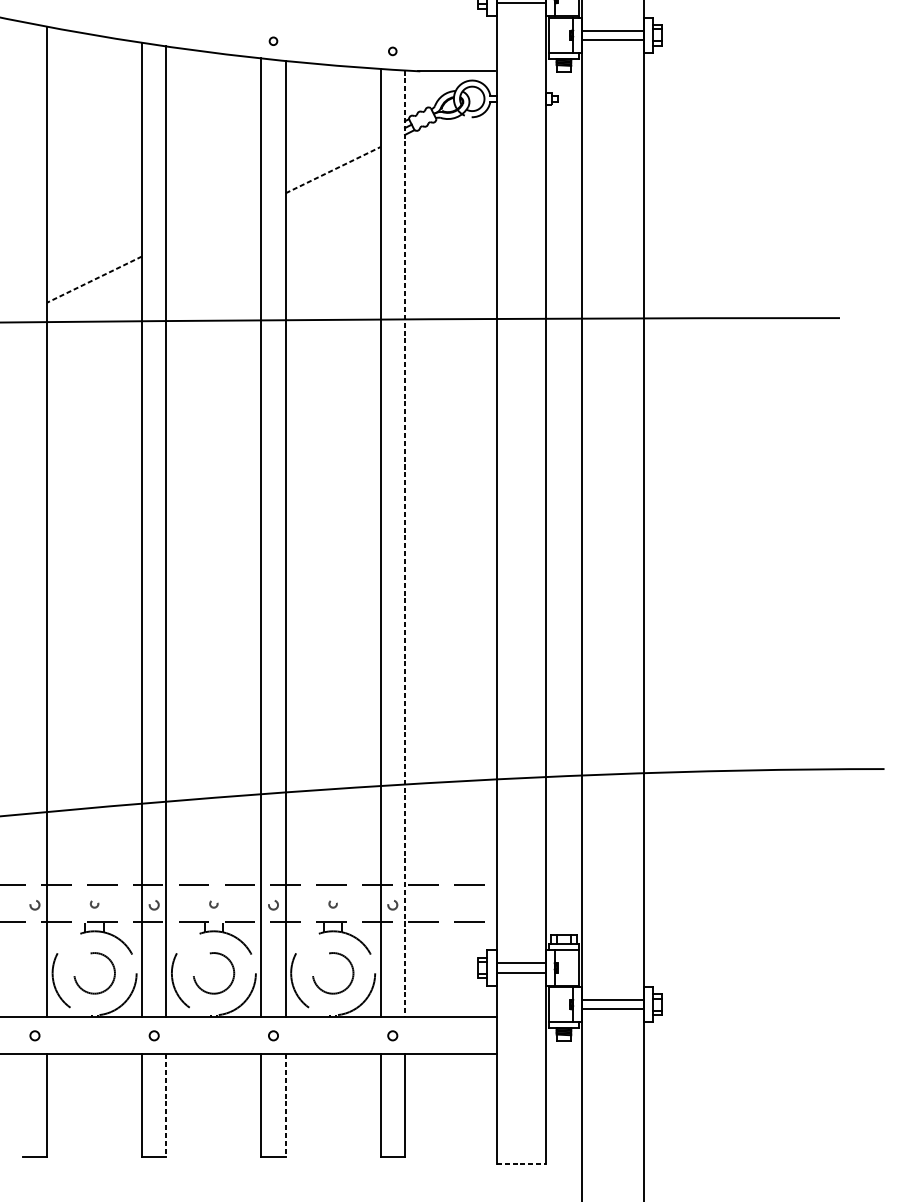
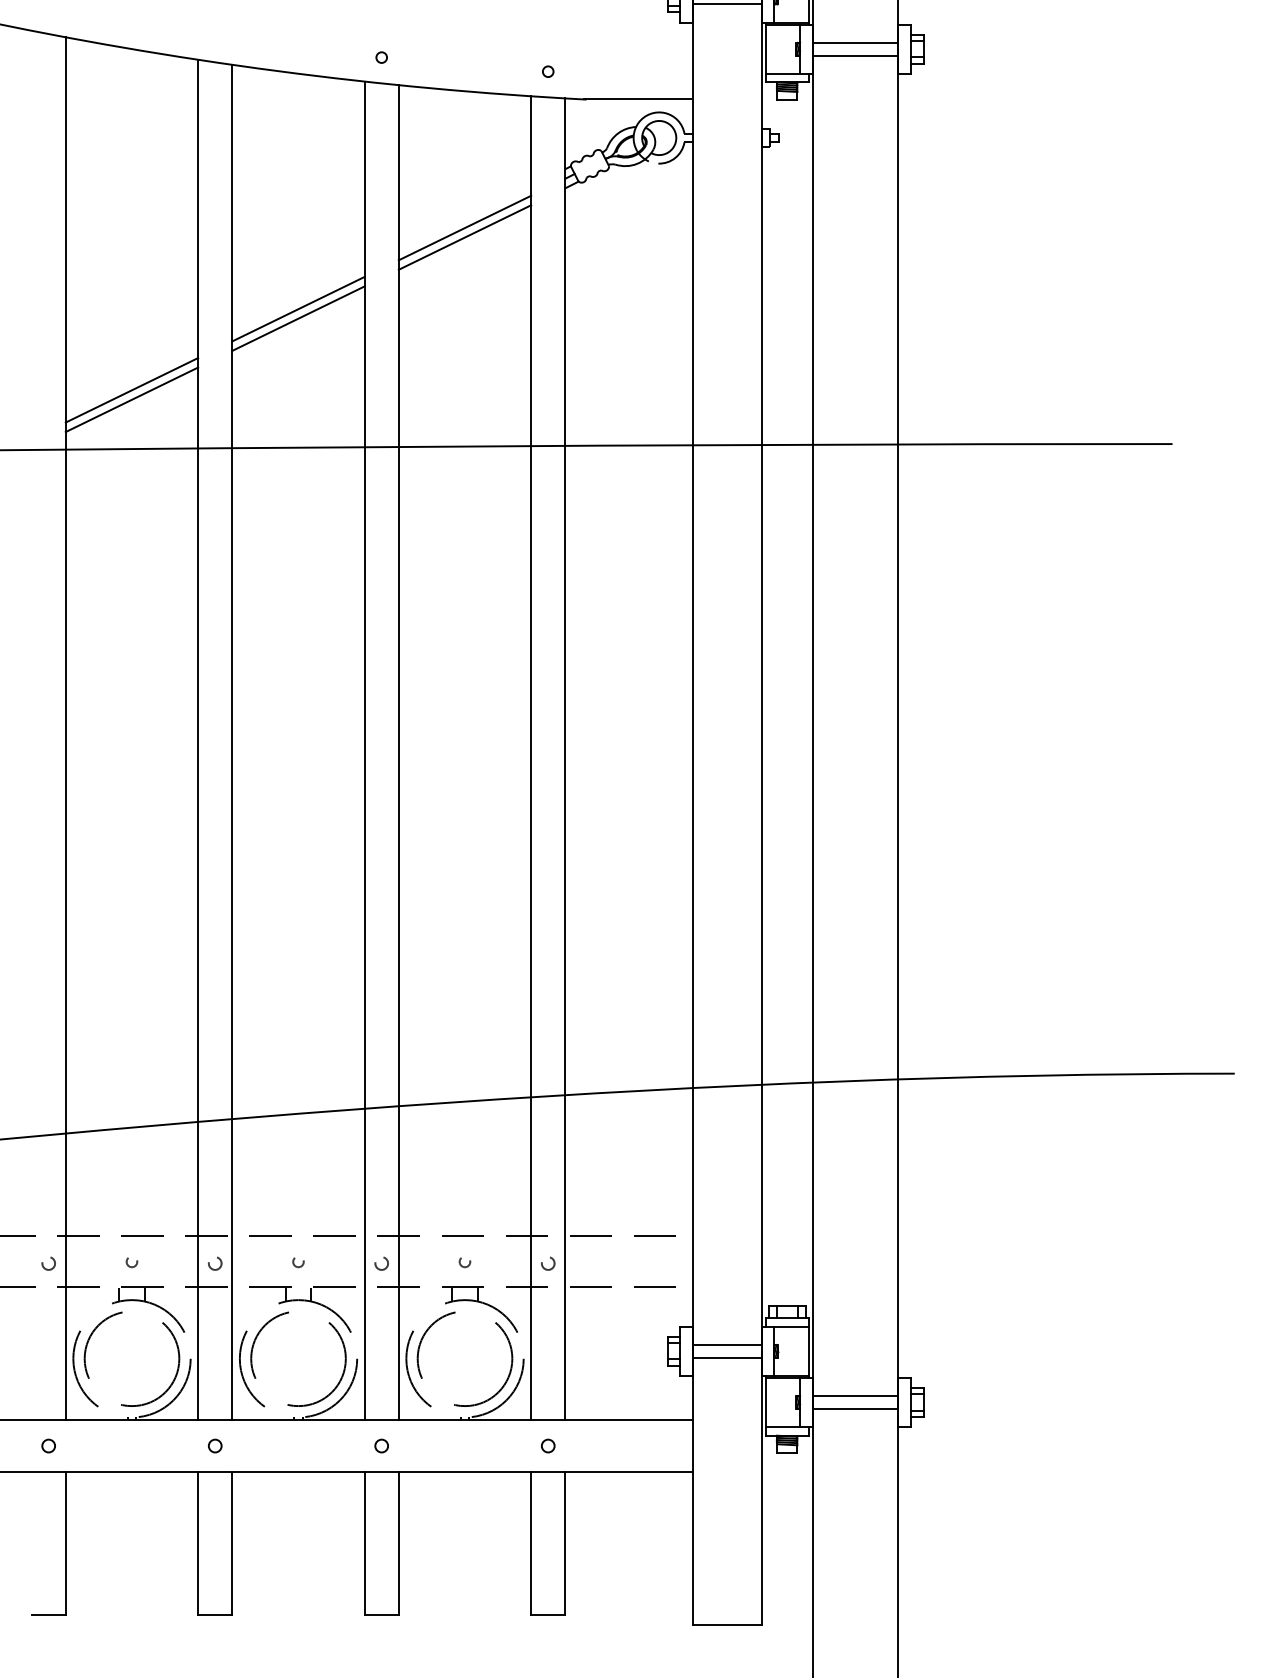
line: (332, 162) -> (464, 227), added
line: (332, 170) -> (464, 237), dashed -> solid
line: (213, 221) -> (298, 308), added
line: (213, 228) -> (298, 318), added
line: (94, 279) -> (131, 390), dashed -> solid
line: (94, 286) -> (131, 399), added
line: (405, 544) -> (565, 759), dashed -> solid
circle: (94, 973) -> (131, 1358), size x1.67
circle: (213, 973) -> (298, 1358), size x1.67
circle: (332, 973) -> (464, 1358), size x1.67
line: (166, 1105) -> (232, 1543), dashed -> solid
line: (285, 1105) -> (398, 1543), dashed -> solid
line: (521, 1164) -> (728, 1625), dashed -> solid

